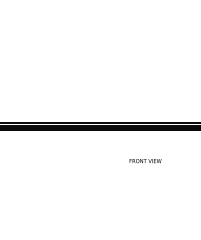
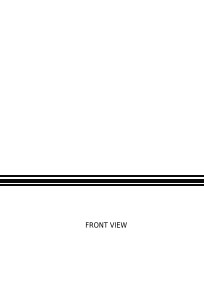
text: (145, 161) -> (106, 225), moved

